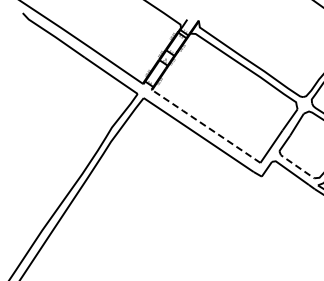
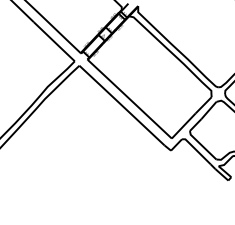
line: (205, 126) -> (129, 99), dashed -> solid
line: (295, 165) -> (201, 145), dashed -> solid

